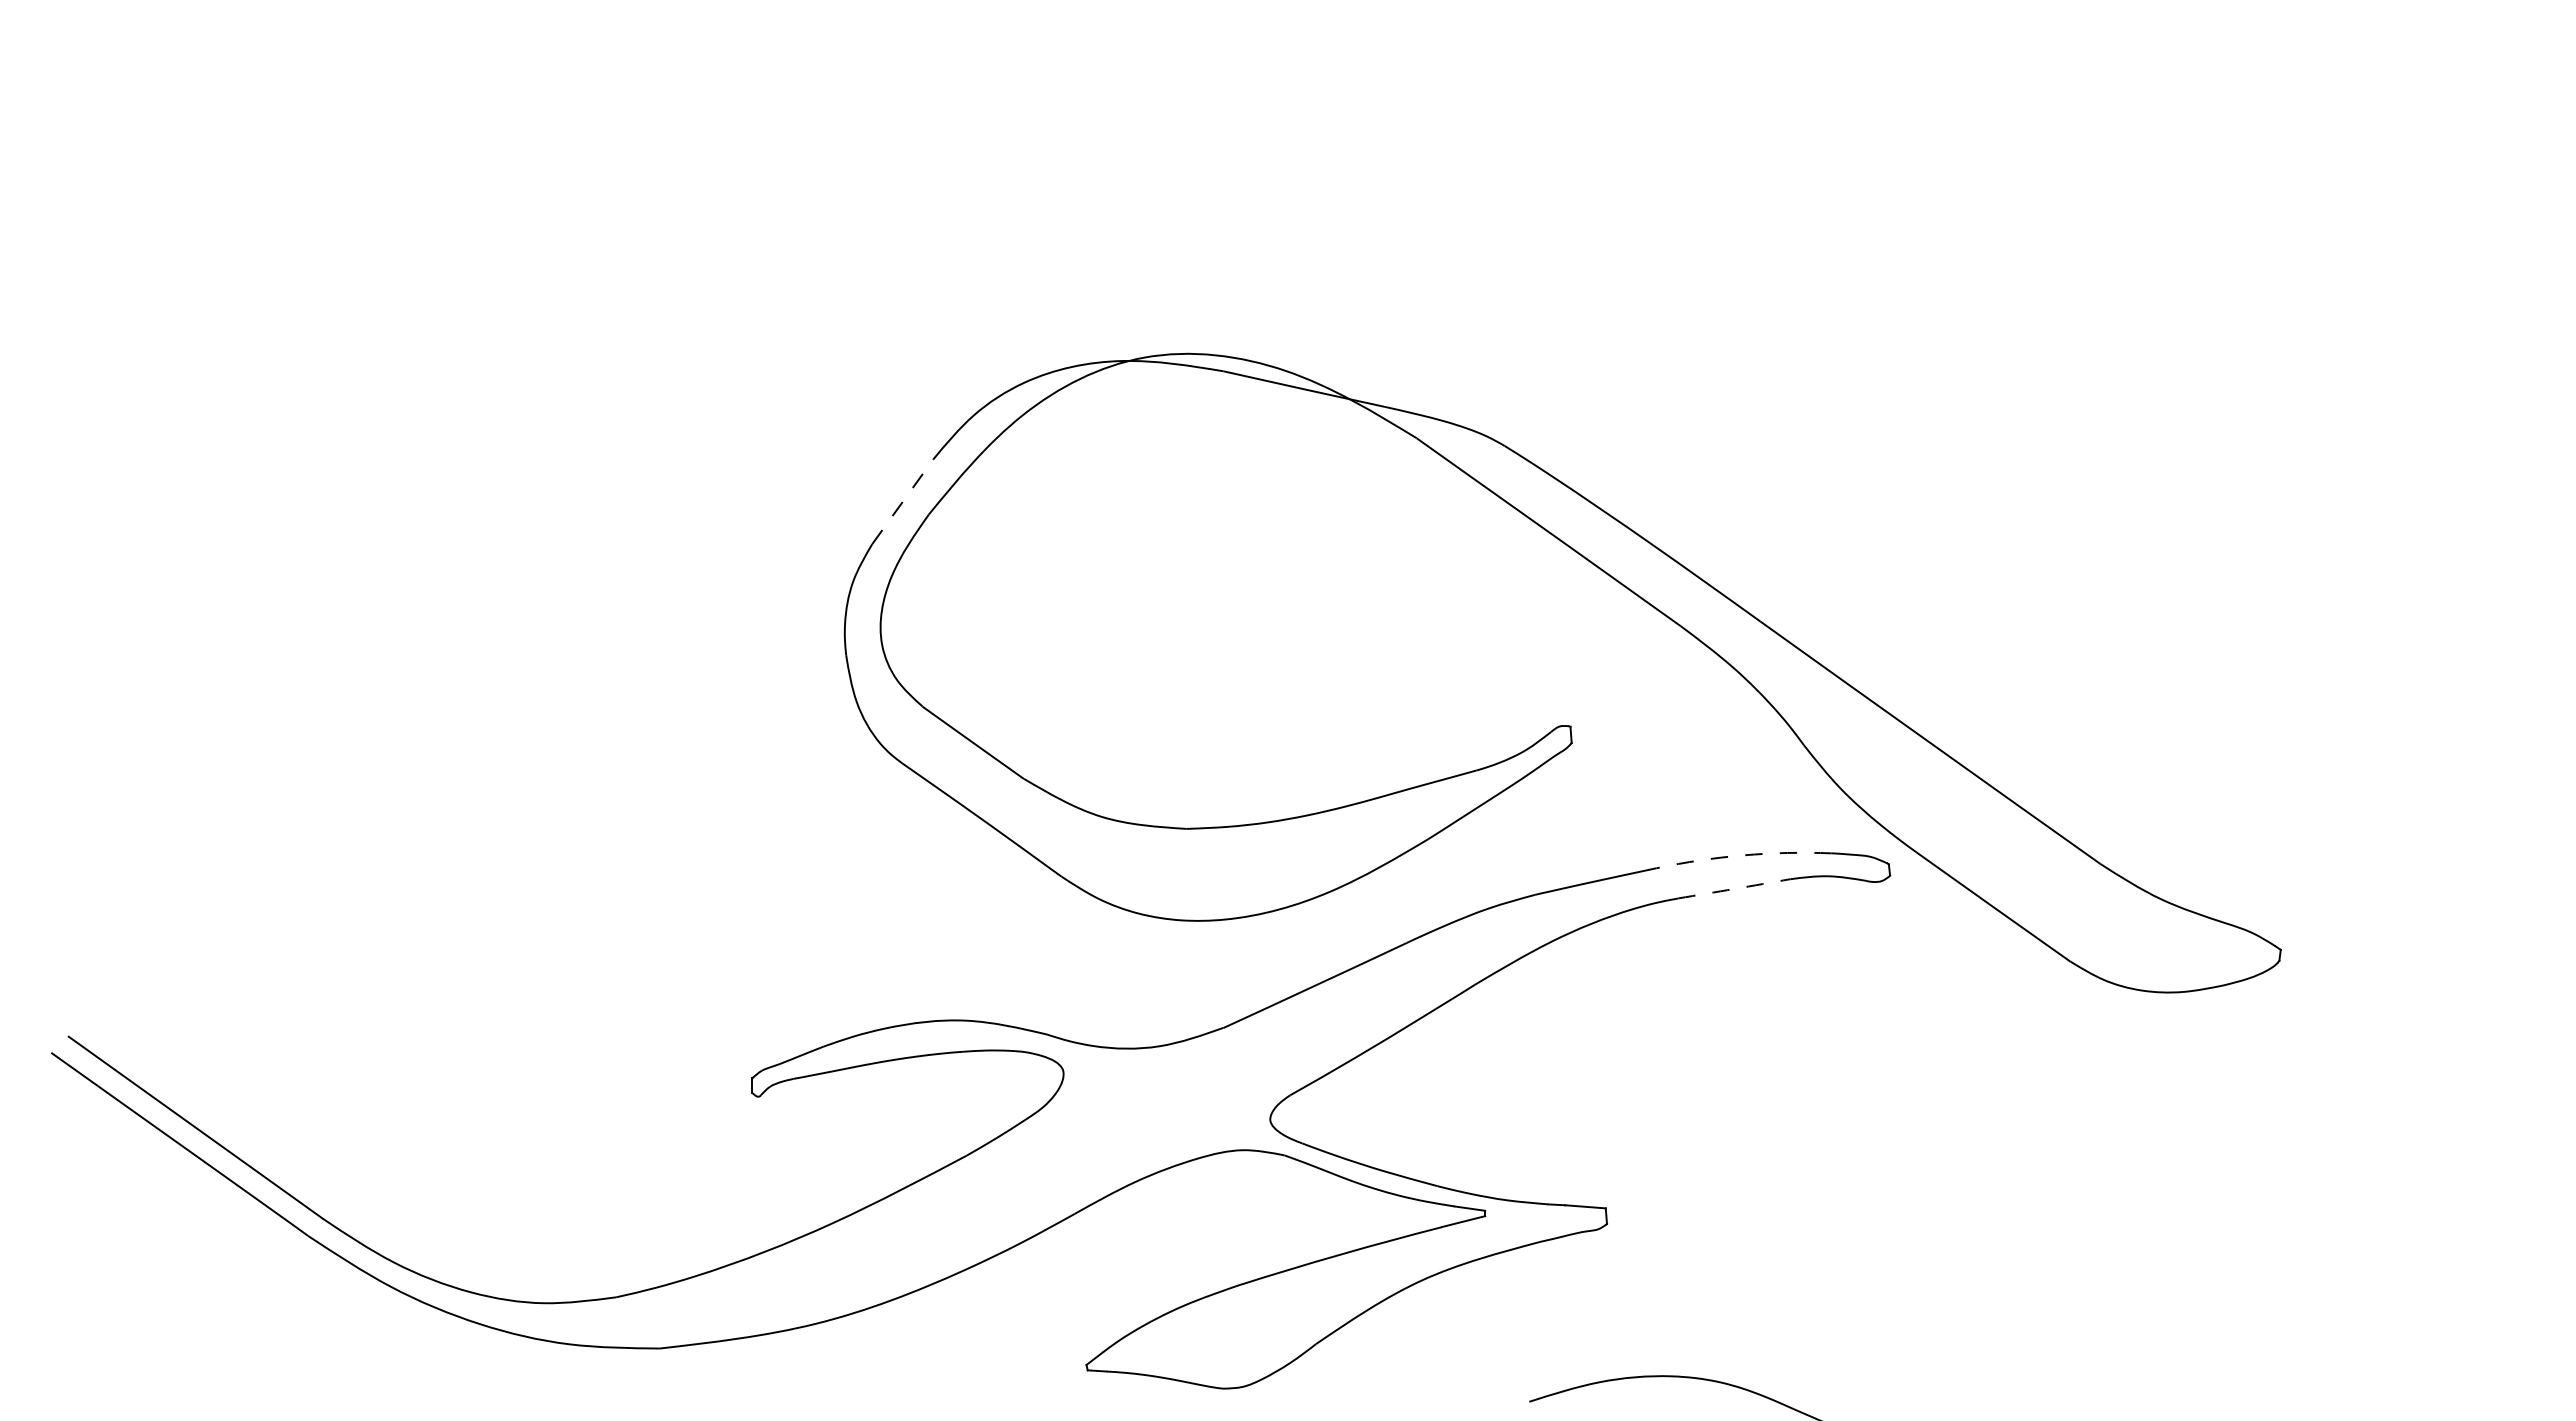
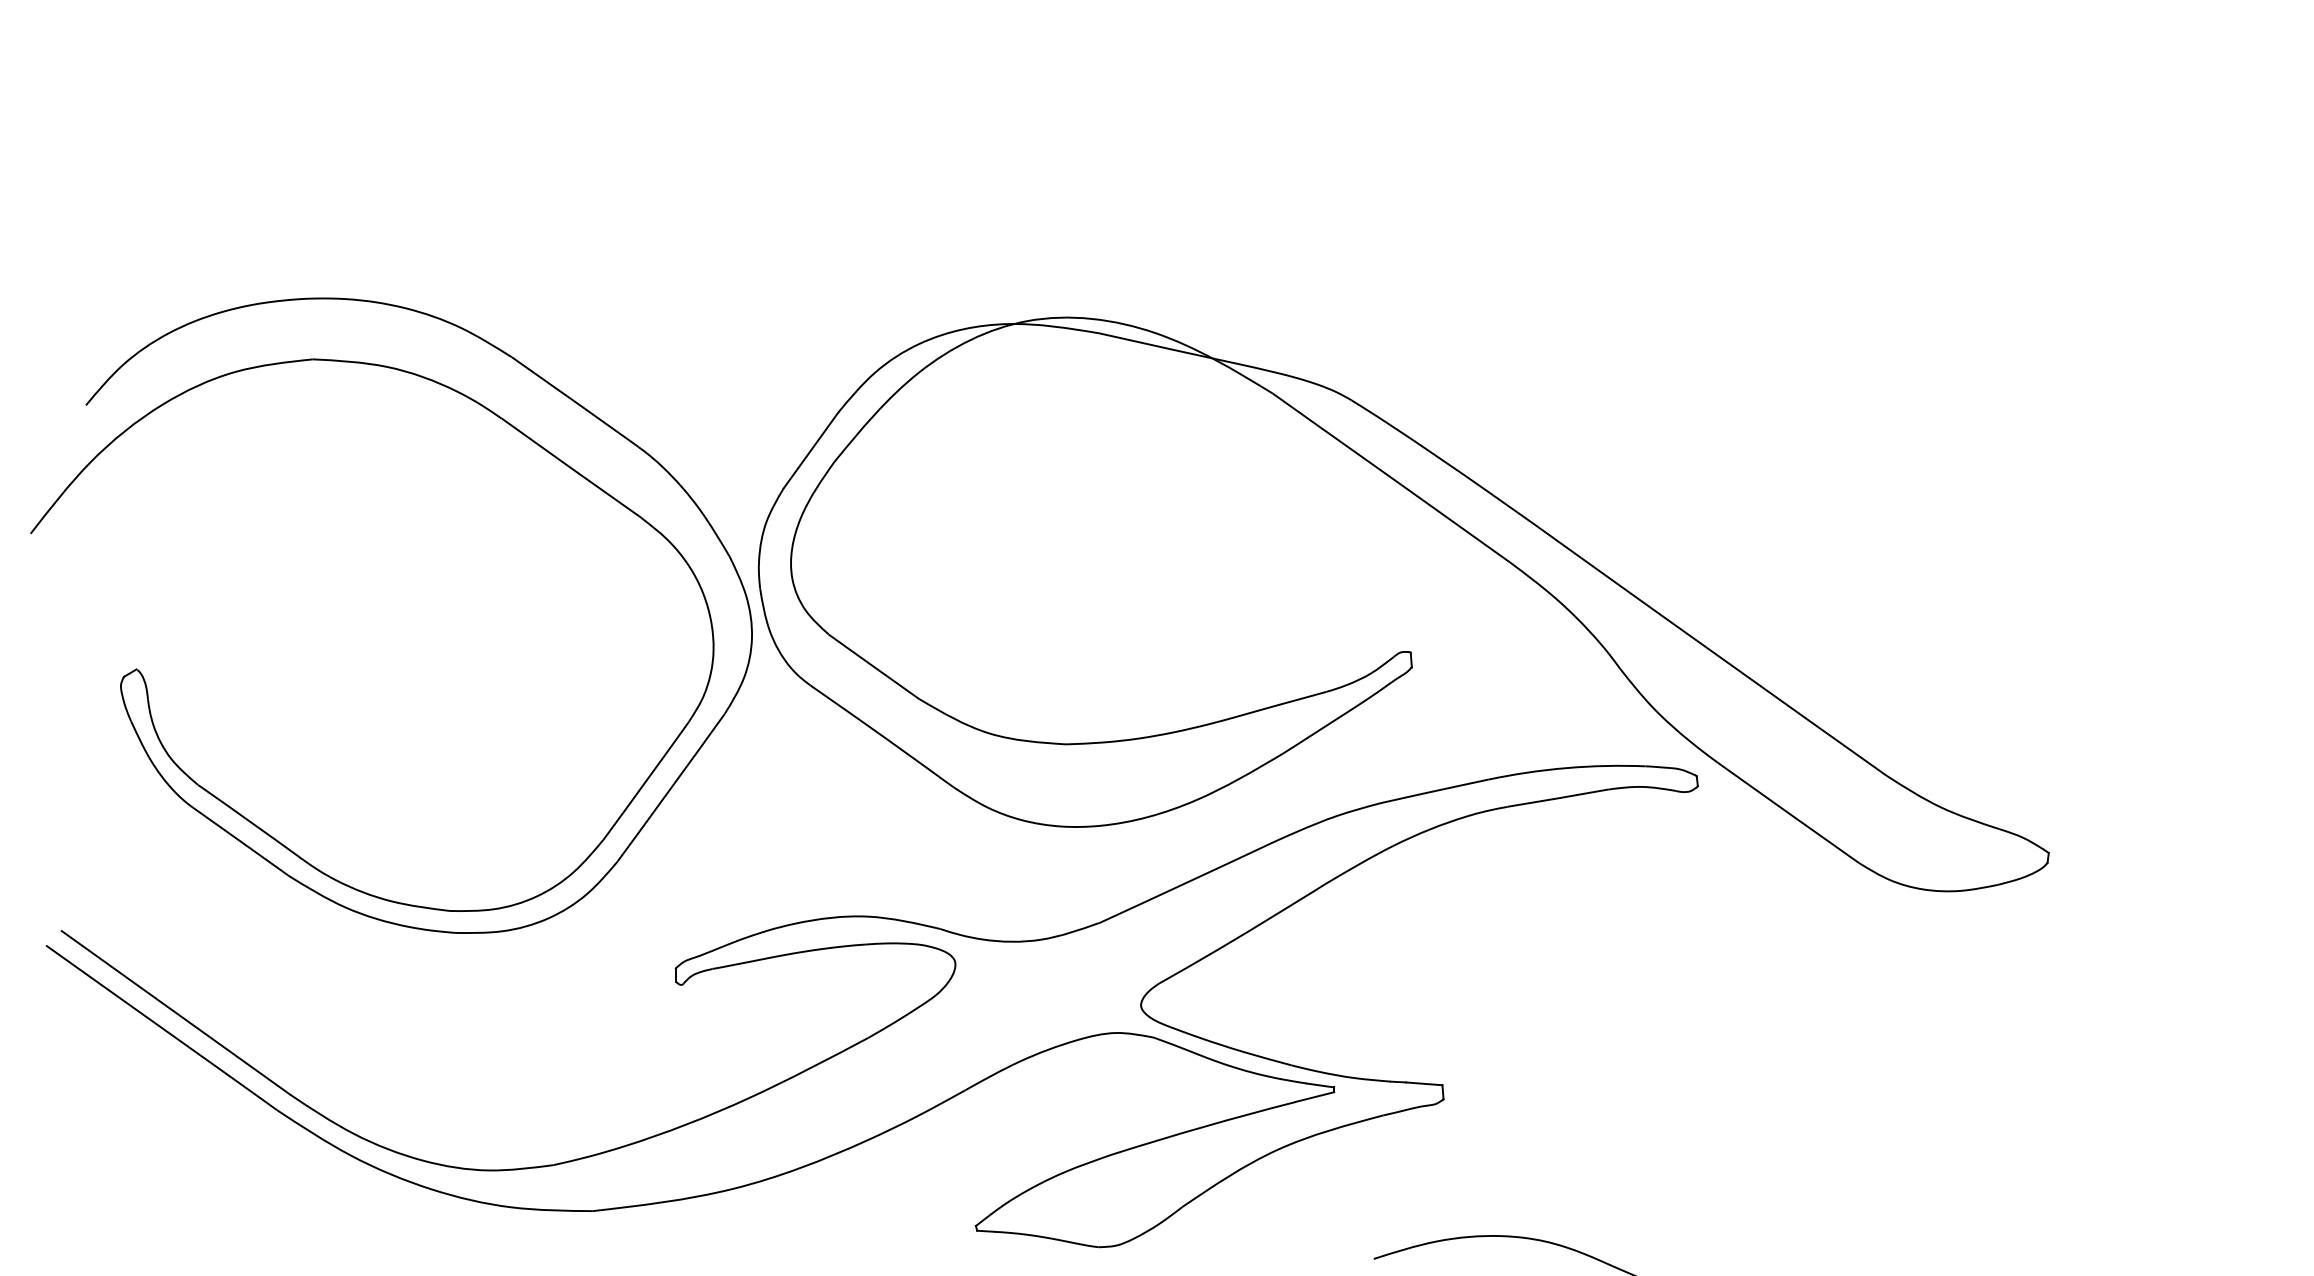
part: (583, 485) -> (524, 435), added
line: (903, 501) -> (811, 450), dashed -> solid
arc: (1743, 855) -> (1566, 768), dashed -> solid
arc: (1734, 888) -> (1558, 797), dashed -> solid

